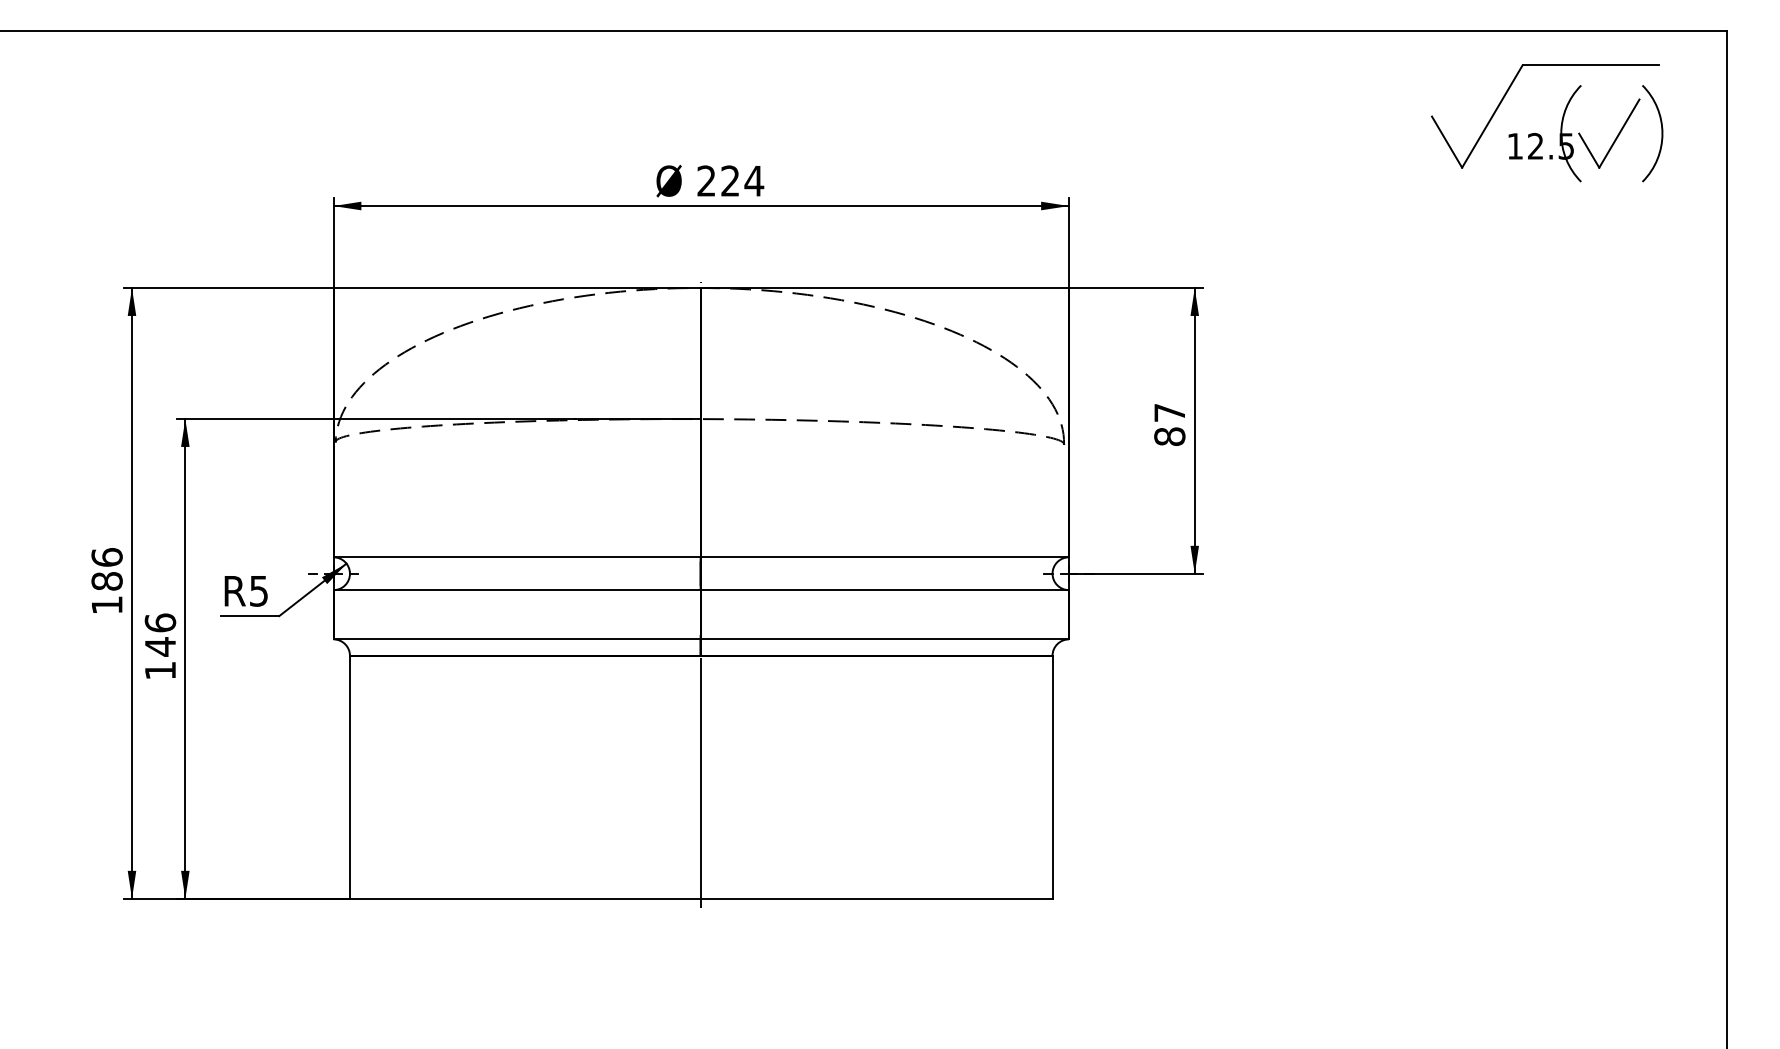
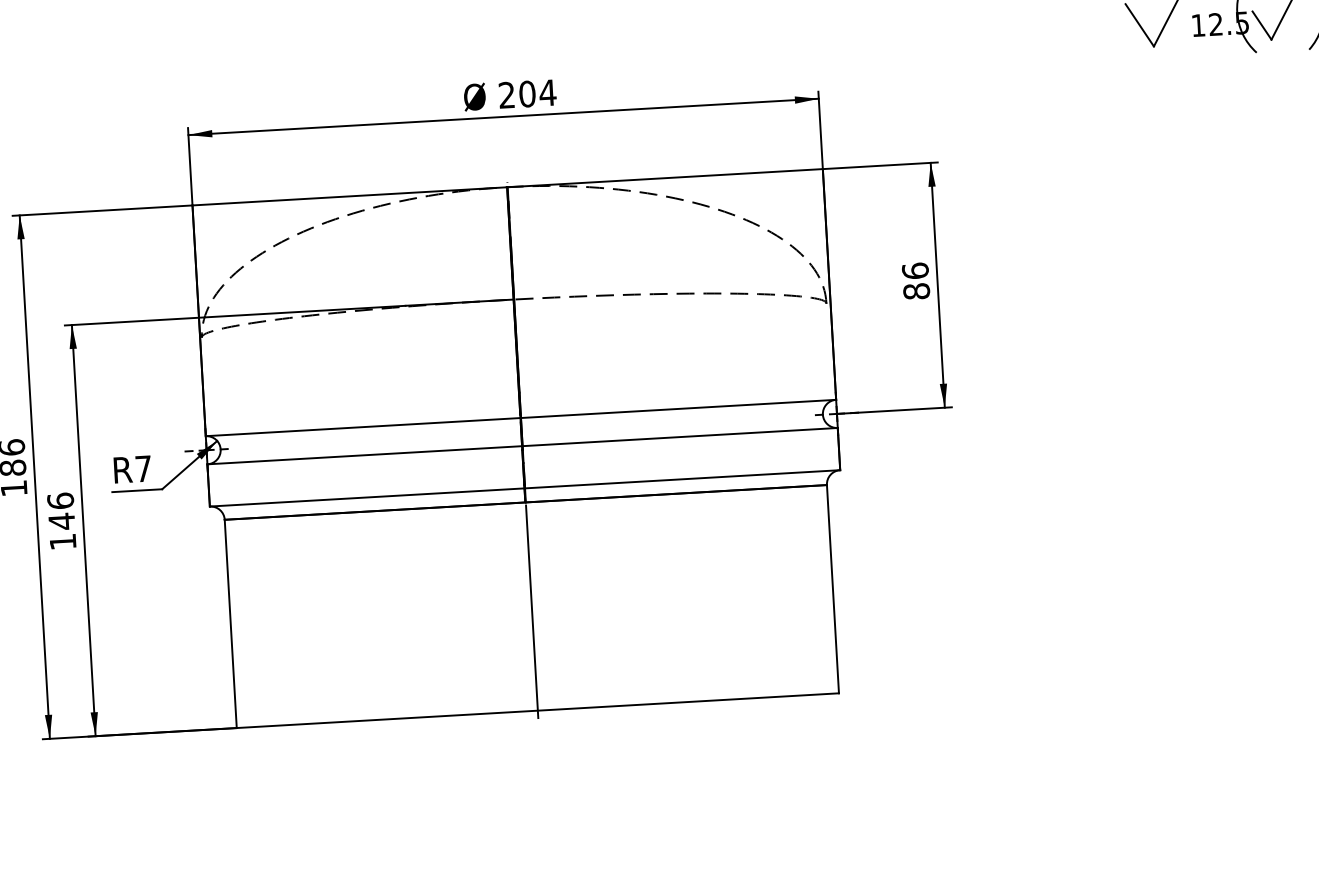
text: (730, 180) -> (527, 93), 224 -> 204
text: (1169, 412) -> (915, 270), 87 -> 86
text: (258, 591) -> (143, 469), R5 -> R7

